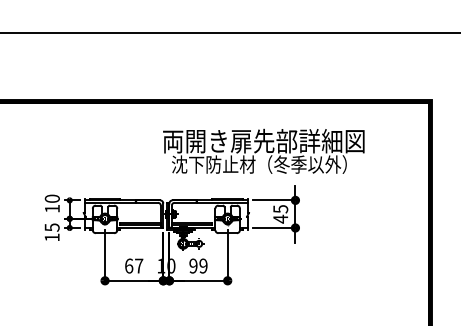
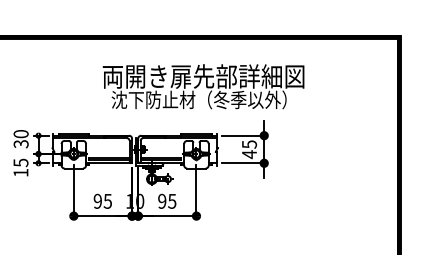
text: (263, 150) -> (203, 85), moved
text: (51, 208) -> (20, 143), 10 -> 30
text: (134, 265) -> (103, 200), 67 -> 95
text: (203, 265) -> (172, 200), 99 -> 95

